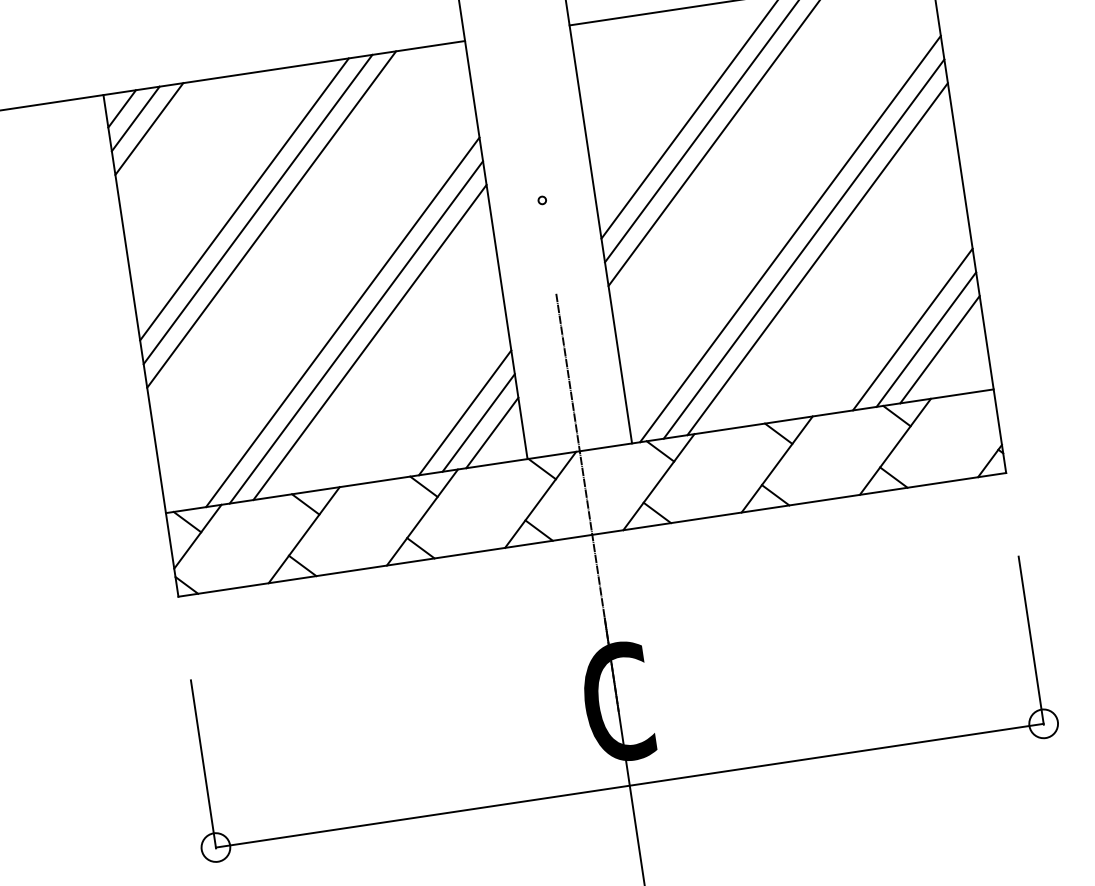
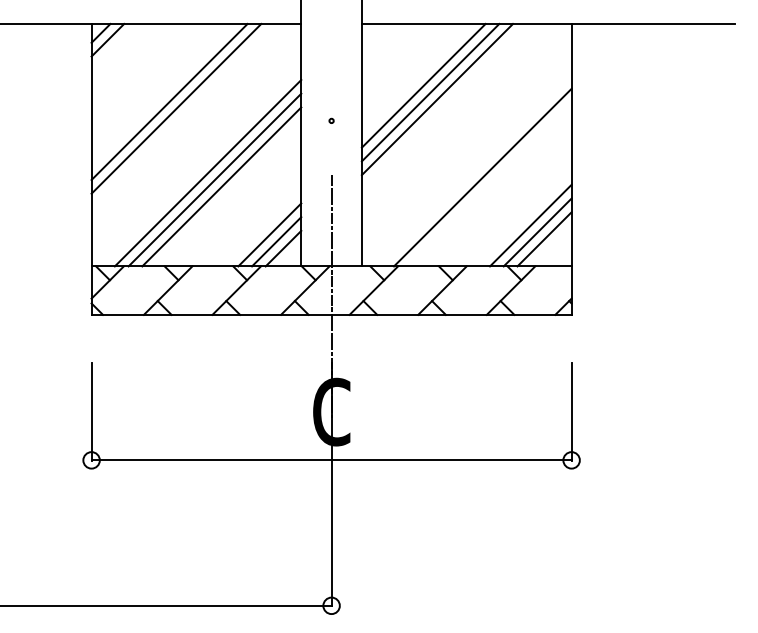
line: (148, 128) -> (114, 46), removed
line: (243, 198) -> (162, 94), removed
line: (789, 238) -> (468, 163), removed
line: (803, 248) -> (475, 170), removed

